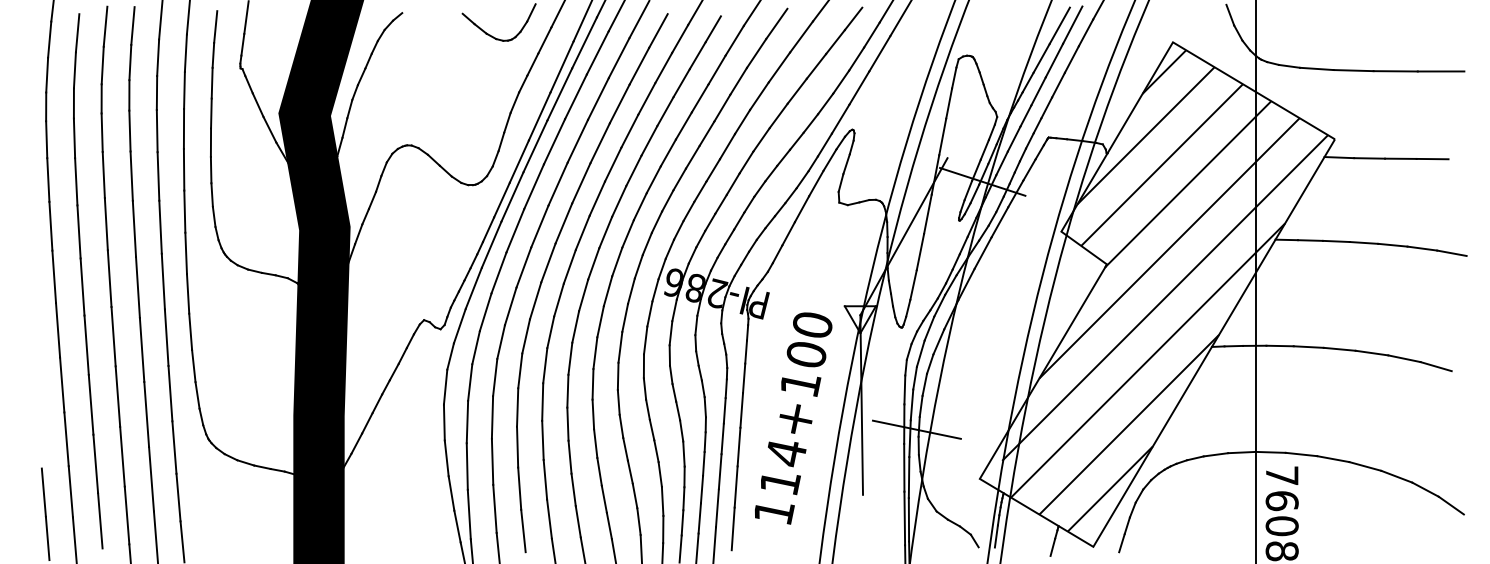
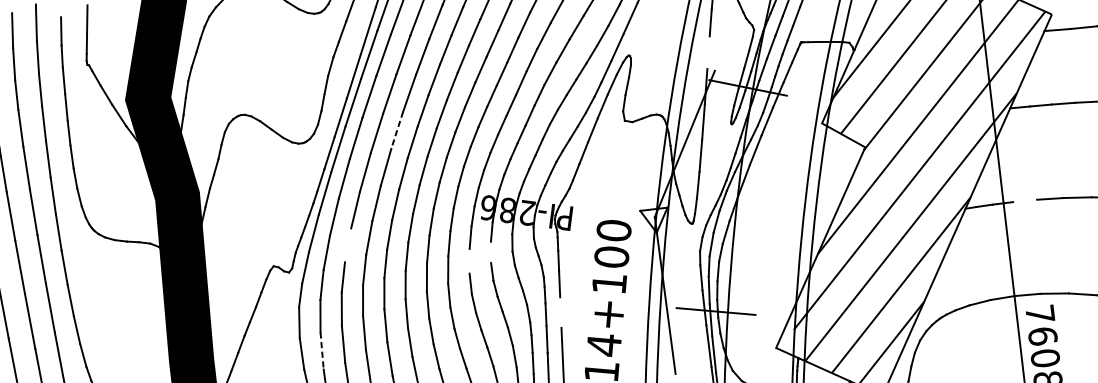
line: (942, 136) -> (708, 52), removed
line: (581, 183) -> (397, 130), solid -> dashed
line: (510, 306) -> (347, 245), removed
line: (670, 333) -> (490, 252), removed
line: (645, 340) -> (469, 261), removed
line: (1279, 345) -> (1024, 200), removed
line: (741, 410) -> (560, 312), removed
line: (467, 422) -> (322, 351), solid -> dashed

